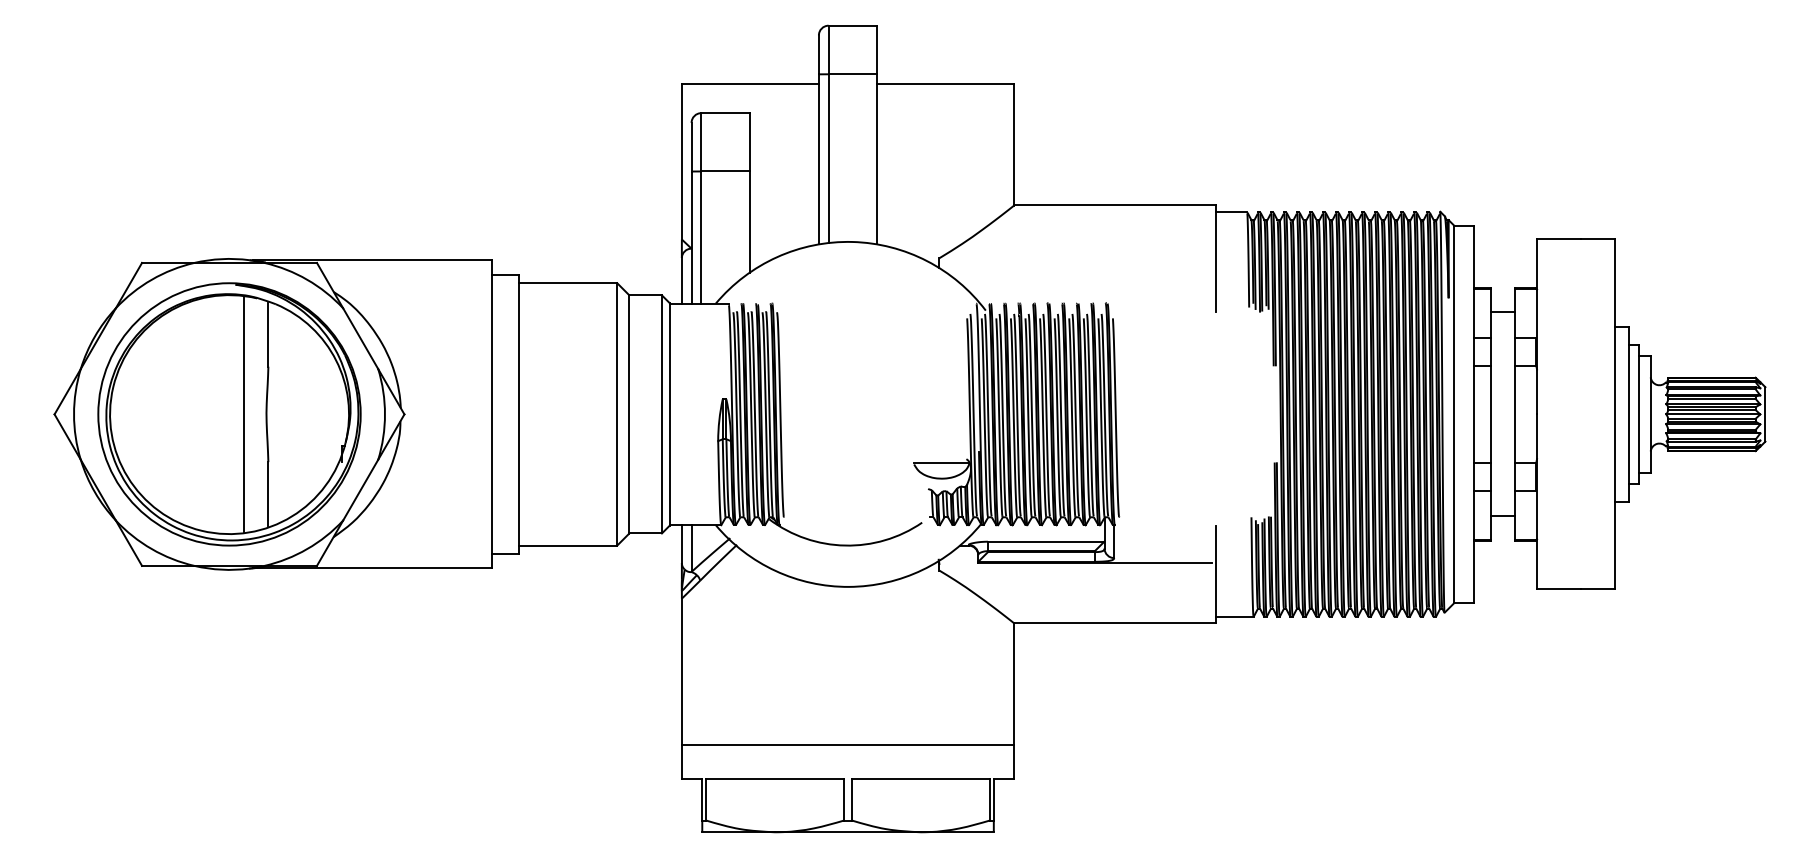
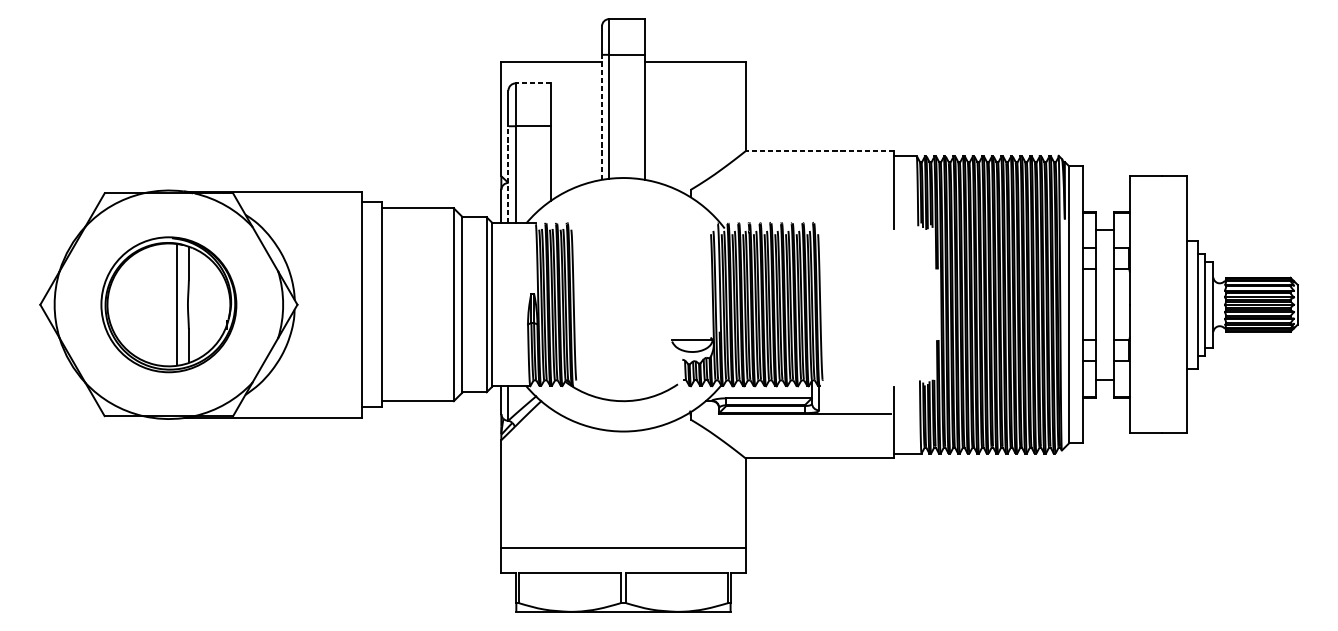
line: (725, 113) -> (533, 83), solid -> dashed
line: (818, 158) -> (601, 116), solid -> dashed
line: (1114, 205) -> (819, 151), solid -> dashed
line: (691, 237) -> (508, 174), solid -> dashed
part: (229, 414) -> (168, 304), size x0.7

